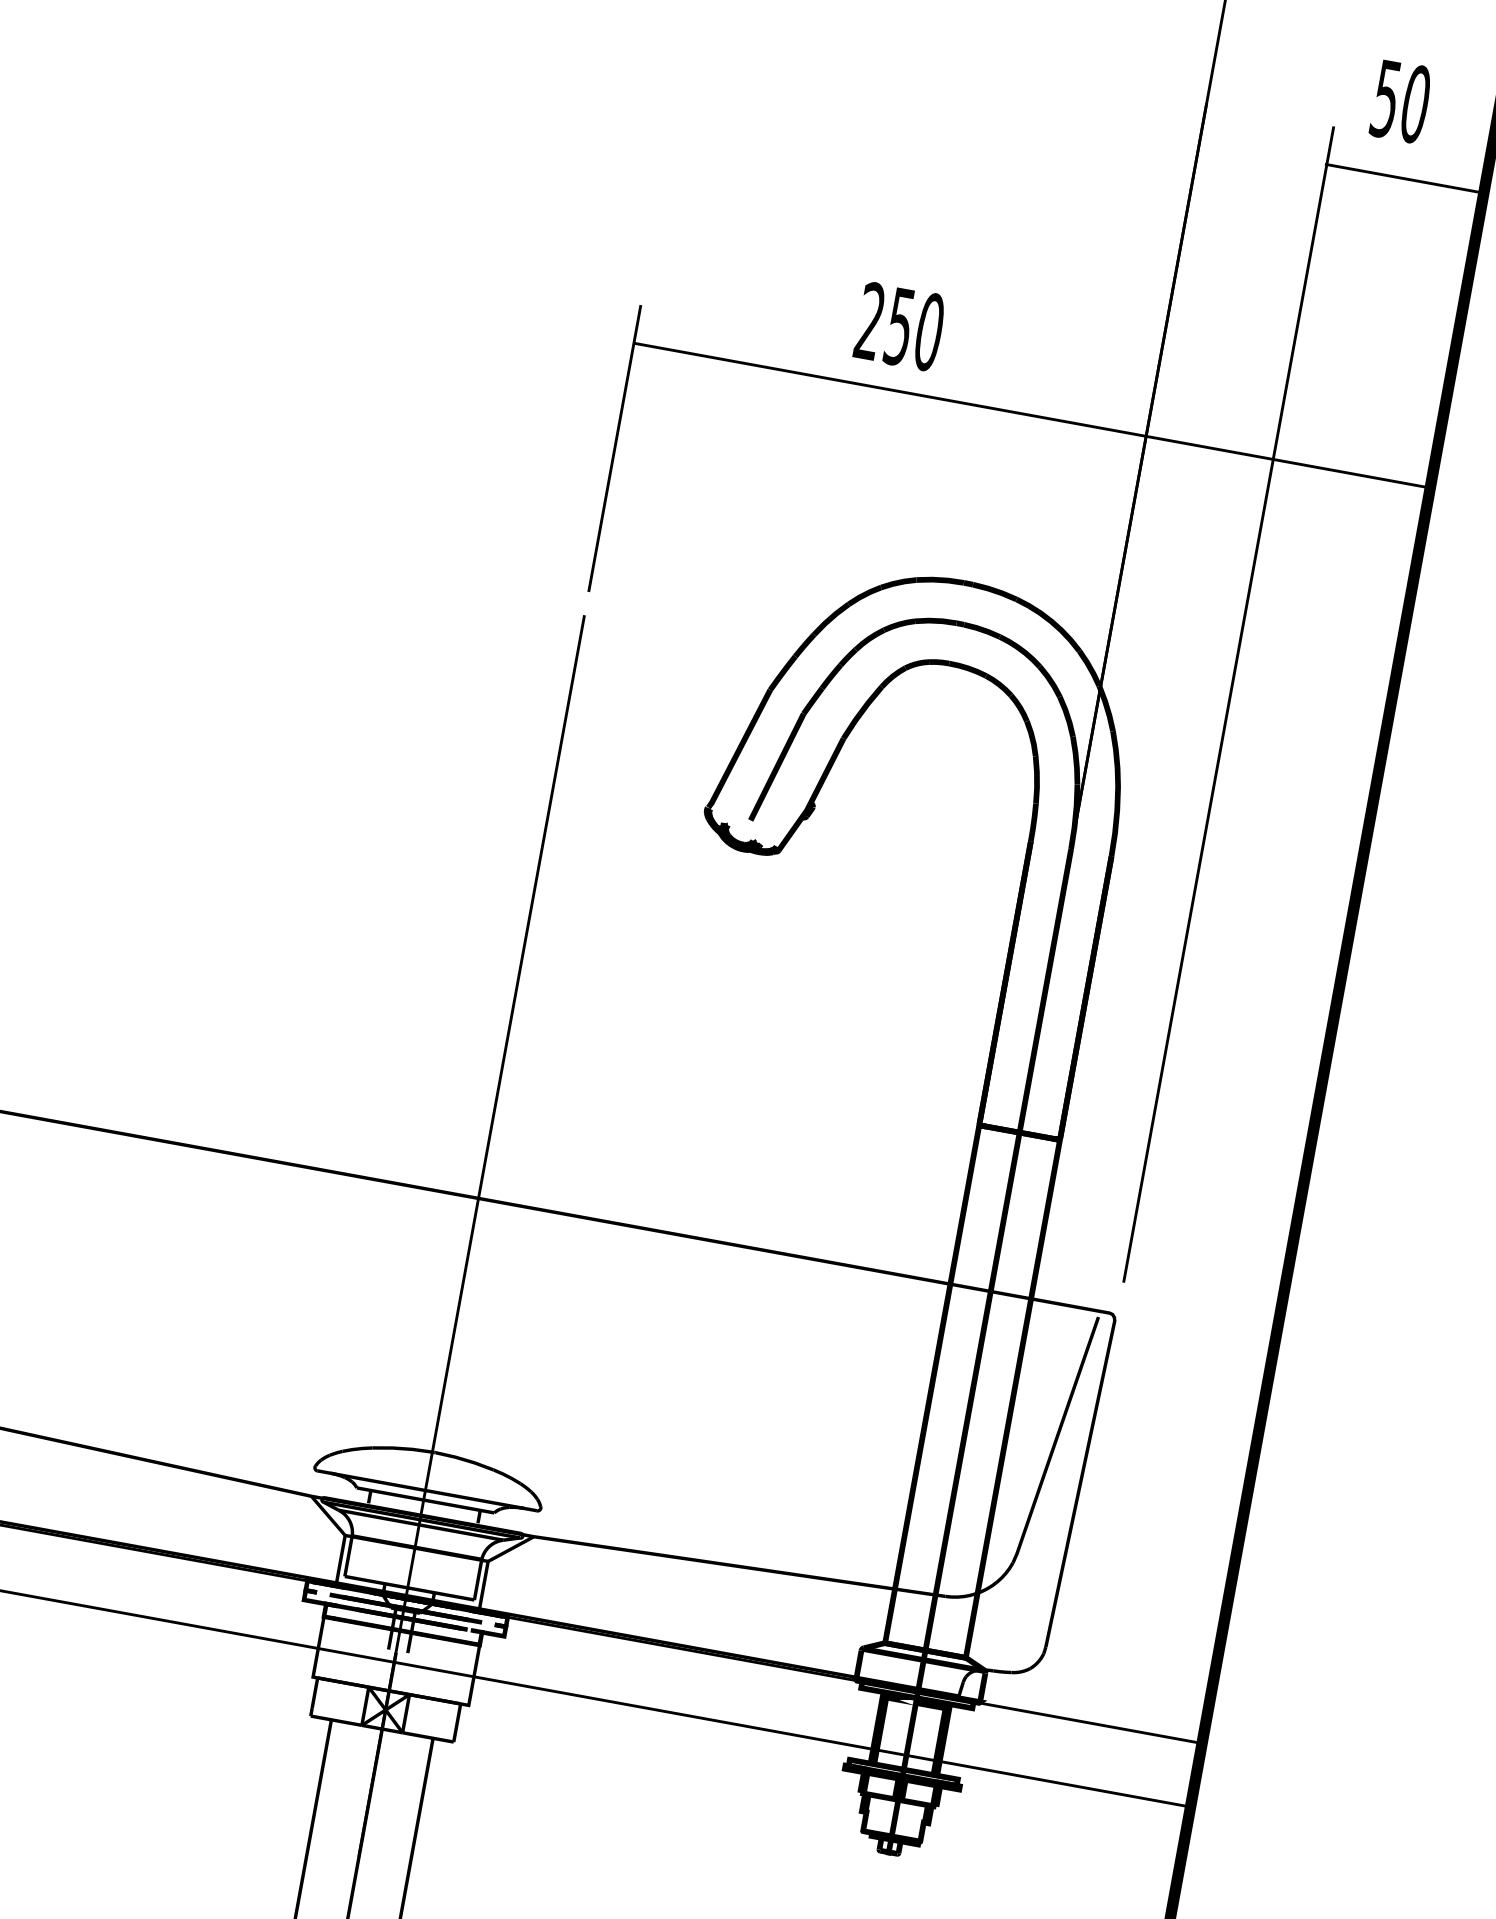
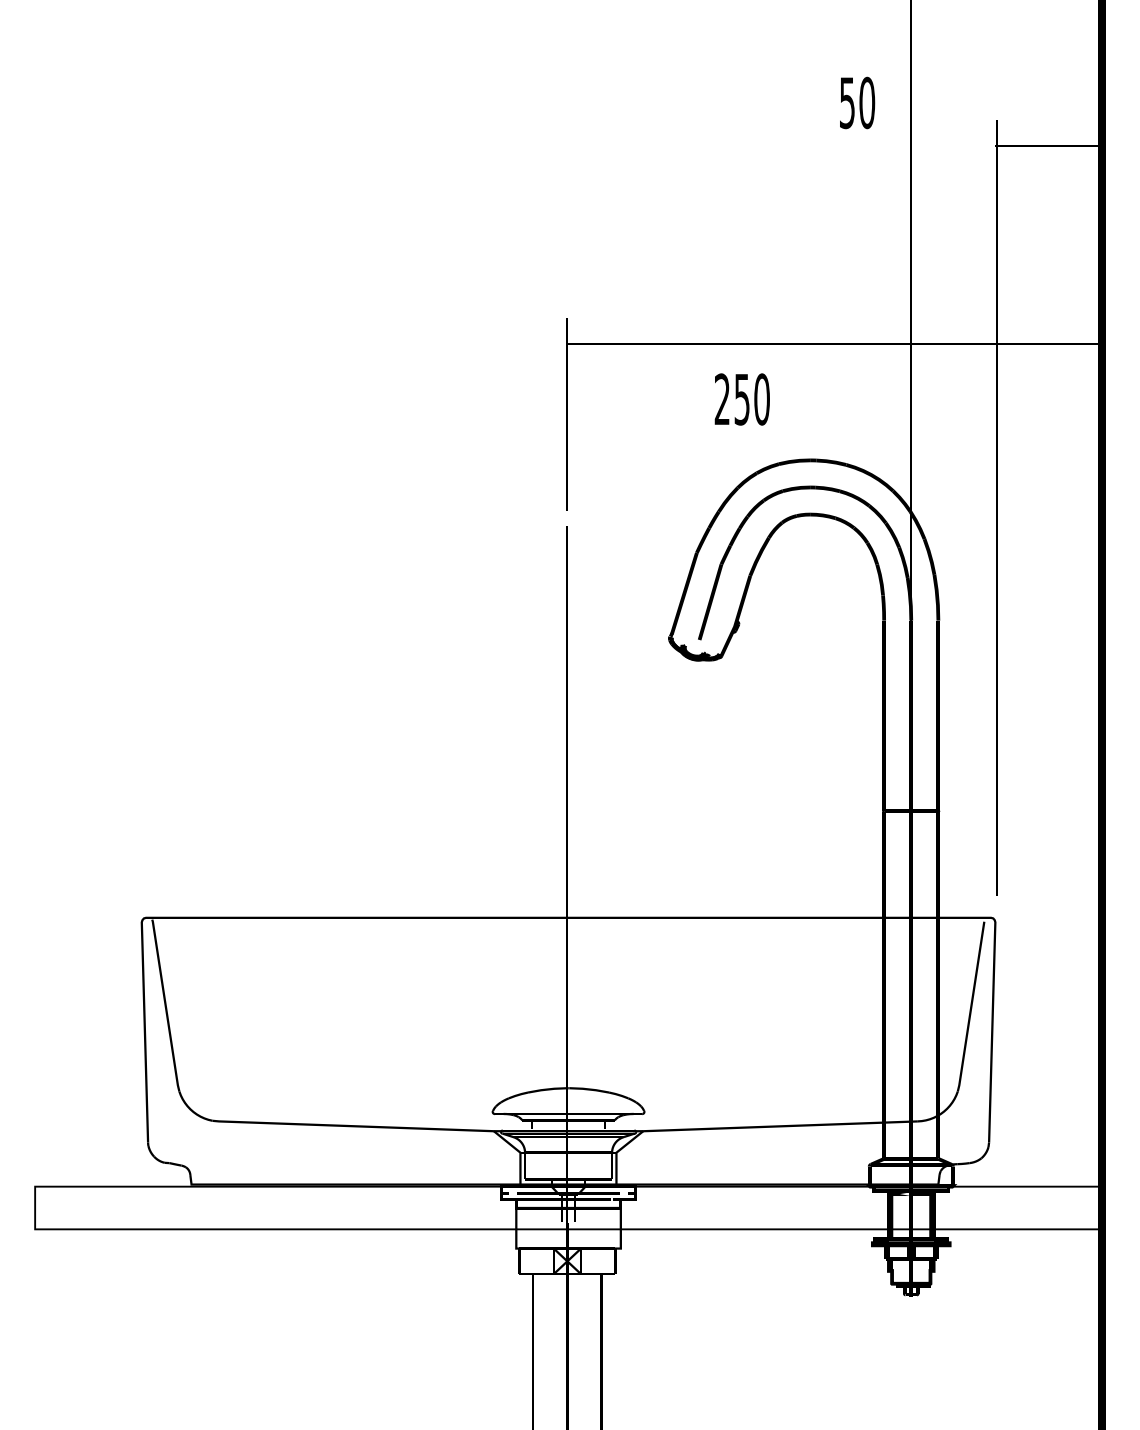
text: (1401, 101) -> (857, 102), moved
text: (898, 326) -> (741, 399), moved

